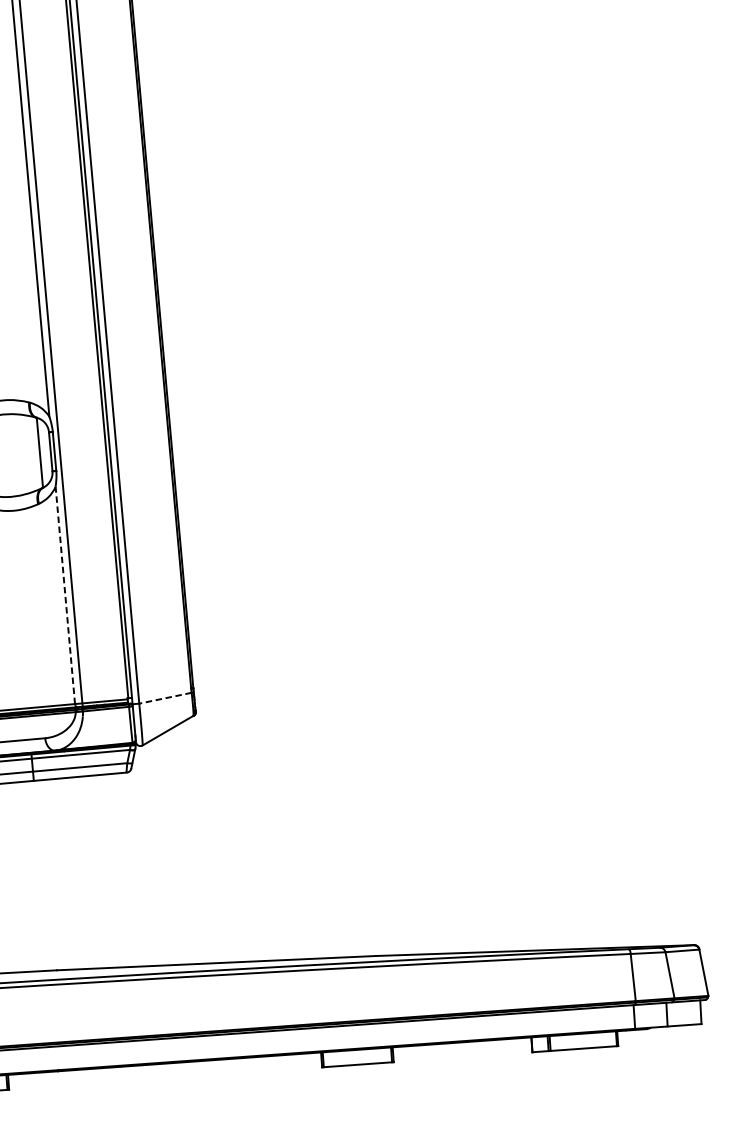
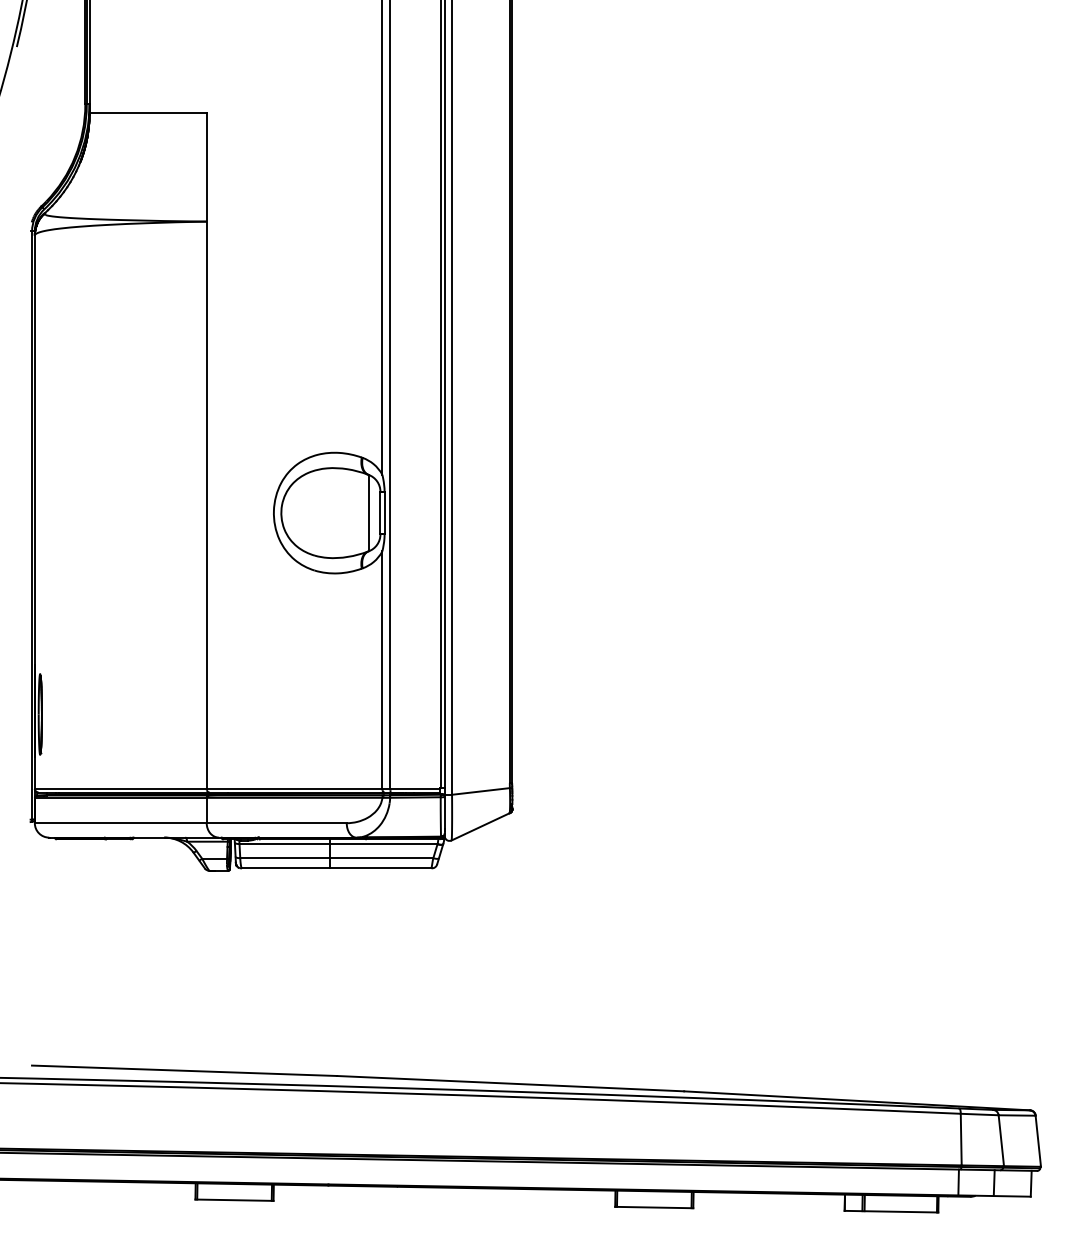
line: (65, 595) -> (382, 670), dashed -> solid
line: (165, 698) -> (480, 791), dashed -> solid

